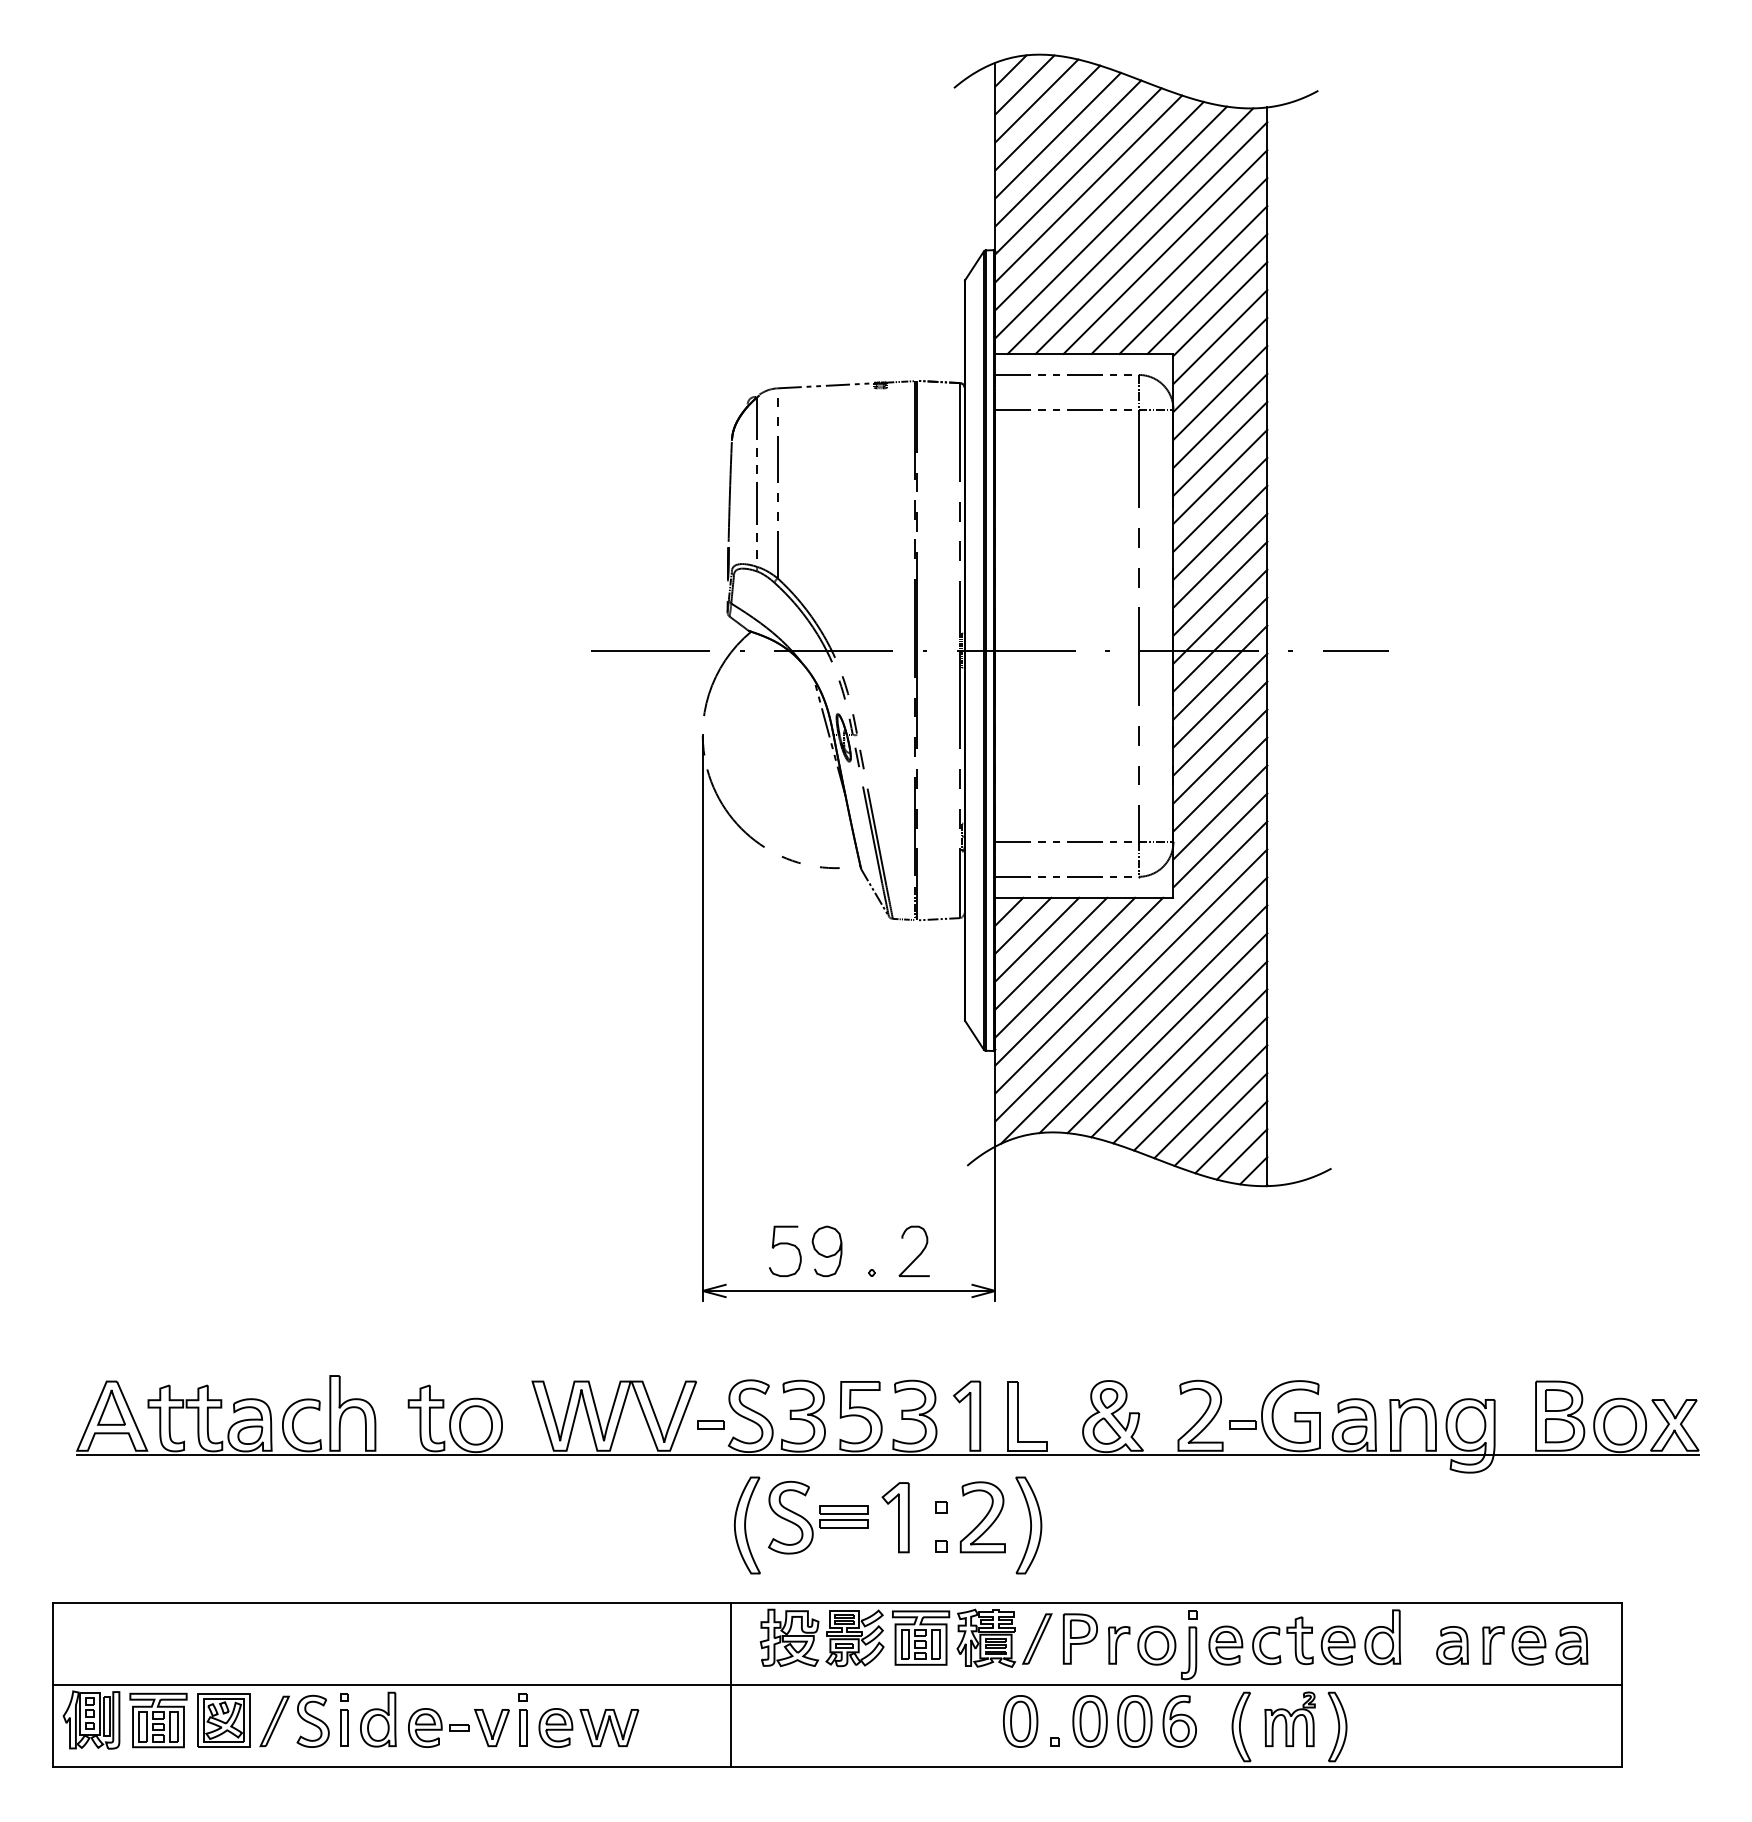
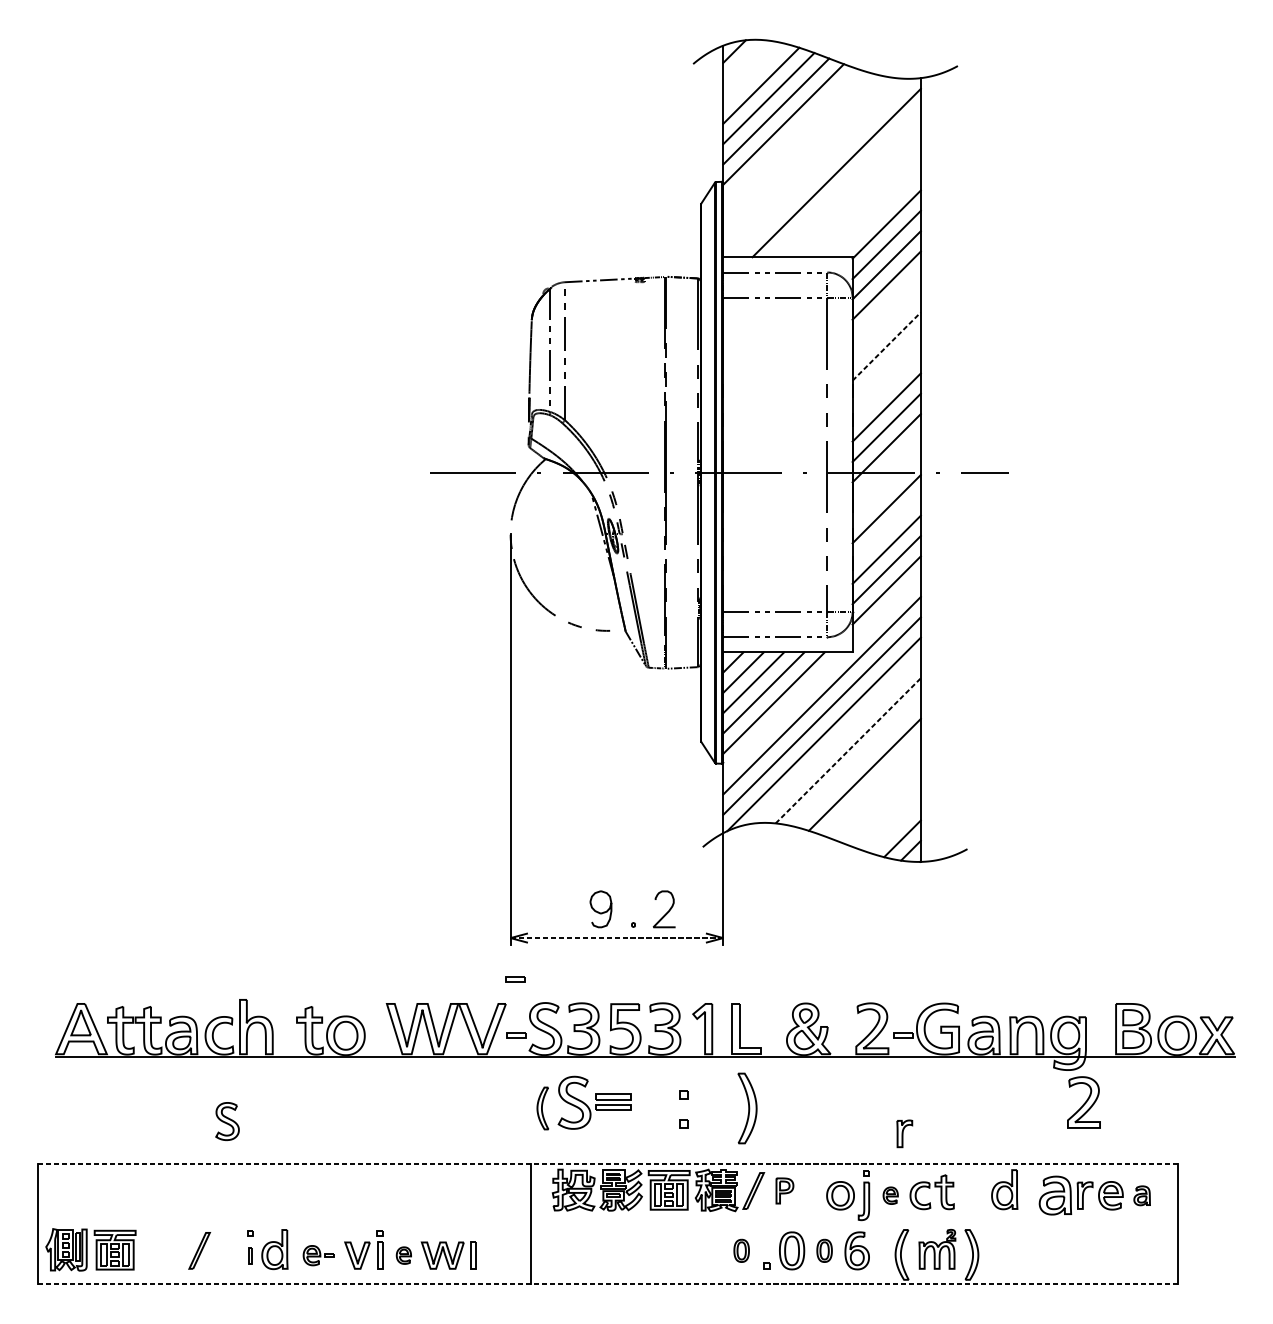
line: (1024, 84) -> (744, 61), removed
line: (1036, 100) -> (753, 73), removed
line: (1088, 188) -> (790, 137), removed
line: (1099, 205) -> (798, 149), removed
line: (1111, 222) -> (807, 161), removed
line: (1130, 230) -> (821, 167), removed
line: (1165, 251) -> (846, 182), removed
line: (1179, 265) -> (857, 192), removed
line: (1193, 279) -> (867, 203), removed
line: (1207, 293) -> (877, 213), removed
line: (1220, 420) -> (886, 305), removed
line: (1220, 448) -> (886, 325), removed
line: (1220, 476) -> (886, 346), solid -> dashed
line: (1220, 504) -> (886, 366), removed
line: (1220, 532) -> (886, 386), removed
line: (1220, 644) -> (886, 468), removed
line: (1220, 672) -> (886, 488), removed
line: (1220, 728) -> (886, 529), removed
line: (1220, 840) -> (886, 610), removed
line: (1079, 981) -> (784, 713), removed
line: (1153, 1019) -> (838, 740), removed
line: (1167, 1032) -> (848, 750), solid -> dashed
line: (1179, 1049) -> (857, 762), removed
line: (1200, 1083) -> (872, 787), removed
line: (1210, 1101) -> (879, 800), removed
line: (1220, 1119) -> (886, 813), removed
line: (1231, 1137) -> (894, 826), removed
curve: (785, 1244) -> (570, 904), removed
line: (849, 1290) -> (617, 937), solid -> dashed
part: (709, 1347) -> (515, 979), added
part: (895, 1517) -> (650, 1102), removed
part: (982, 1517) -> (1083, 1102), moved
part: (746, 1525) -> (542, 1108), size x0.6
line: (837, 1602) -> (608, 1164), solid -> dashed
part: (1079, 1638) -> (784, 1190), size x0.7
part: (1119, 1645) -> (904, 1133), moved
part: (1225, 1645) -> (890, 1195), size x0.6
part: (1337, 1645) -> (971, 1195), removed
part: (1452, 1645) -> (1055, 1195), size x1.4
part: (1571, 1645) -> (1141, 1195), size x0.7
line: (836, 1684) -> (607, 1224), removed
part: (223, 1720) -> (162, 1250), removed
part: (312, 1720) -> (227, 1120), moved
part: (1020, 1721) -> (741, 1250), size x0.6
part: (1134, 1721) -> (824, 1250), size x0.6
part: (344, 1727) -> (250, 1255), size x0.6
part: (438, 1727) -> (318, 1255), size x0.7
part: (555, 1727) -> (403, 1255), size x0.6
part: (652, 1727) -> (474, 1255), added
line: (837, 1767) -> (608, 1284), solid -> dashed

